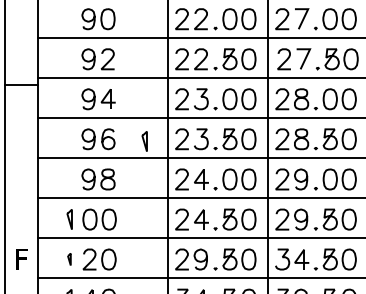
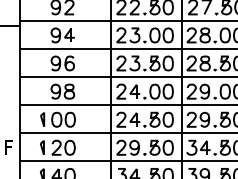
part: (144, 141) -> (95, 65), removed
part: (69, 259) -> (42, 147), size x1.67

